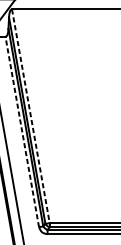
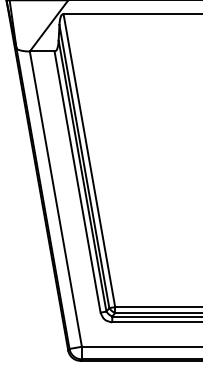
line: (30, 116) -> (89, 160), dashed -> solid
line: (22, 132) -> (77, 182), dashed -> solid

